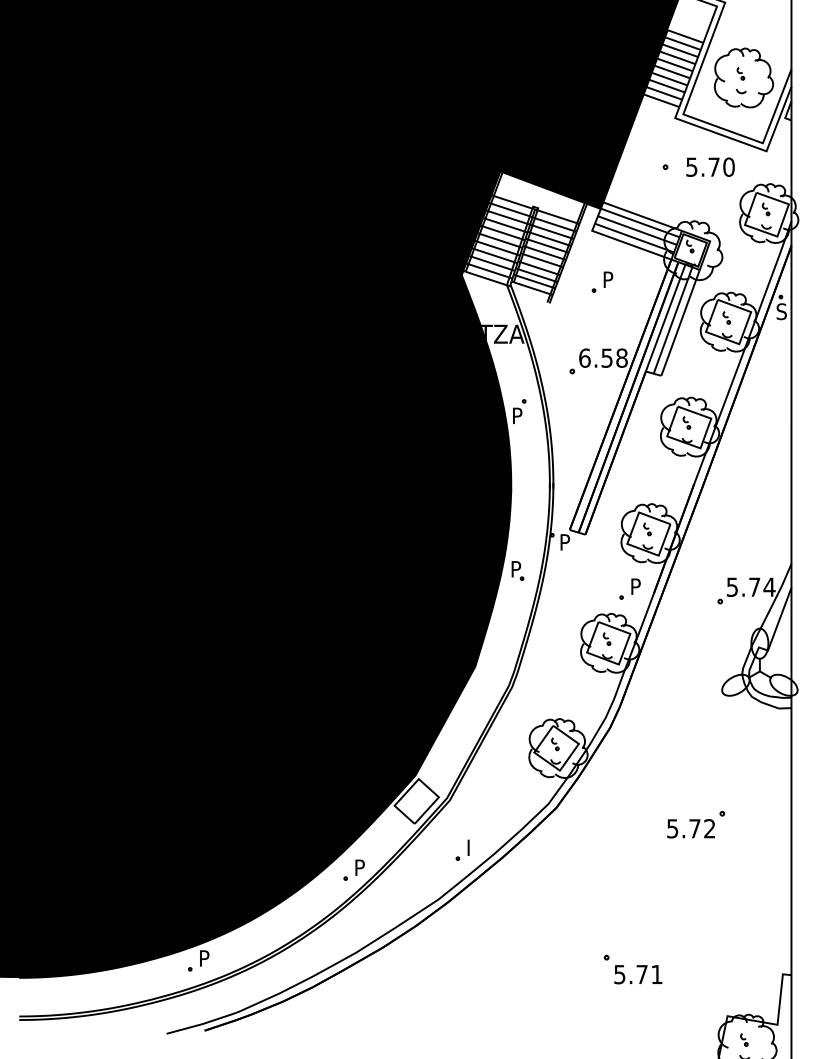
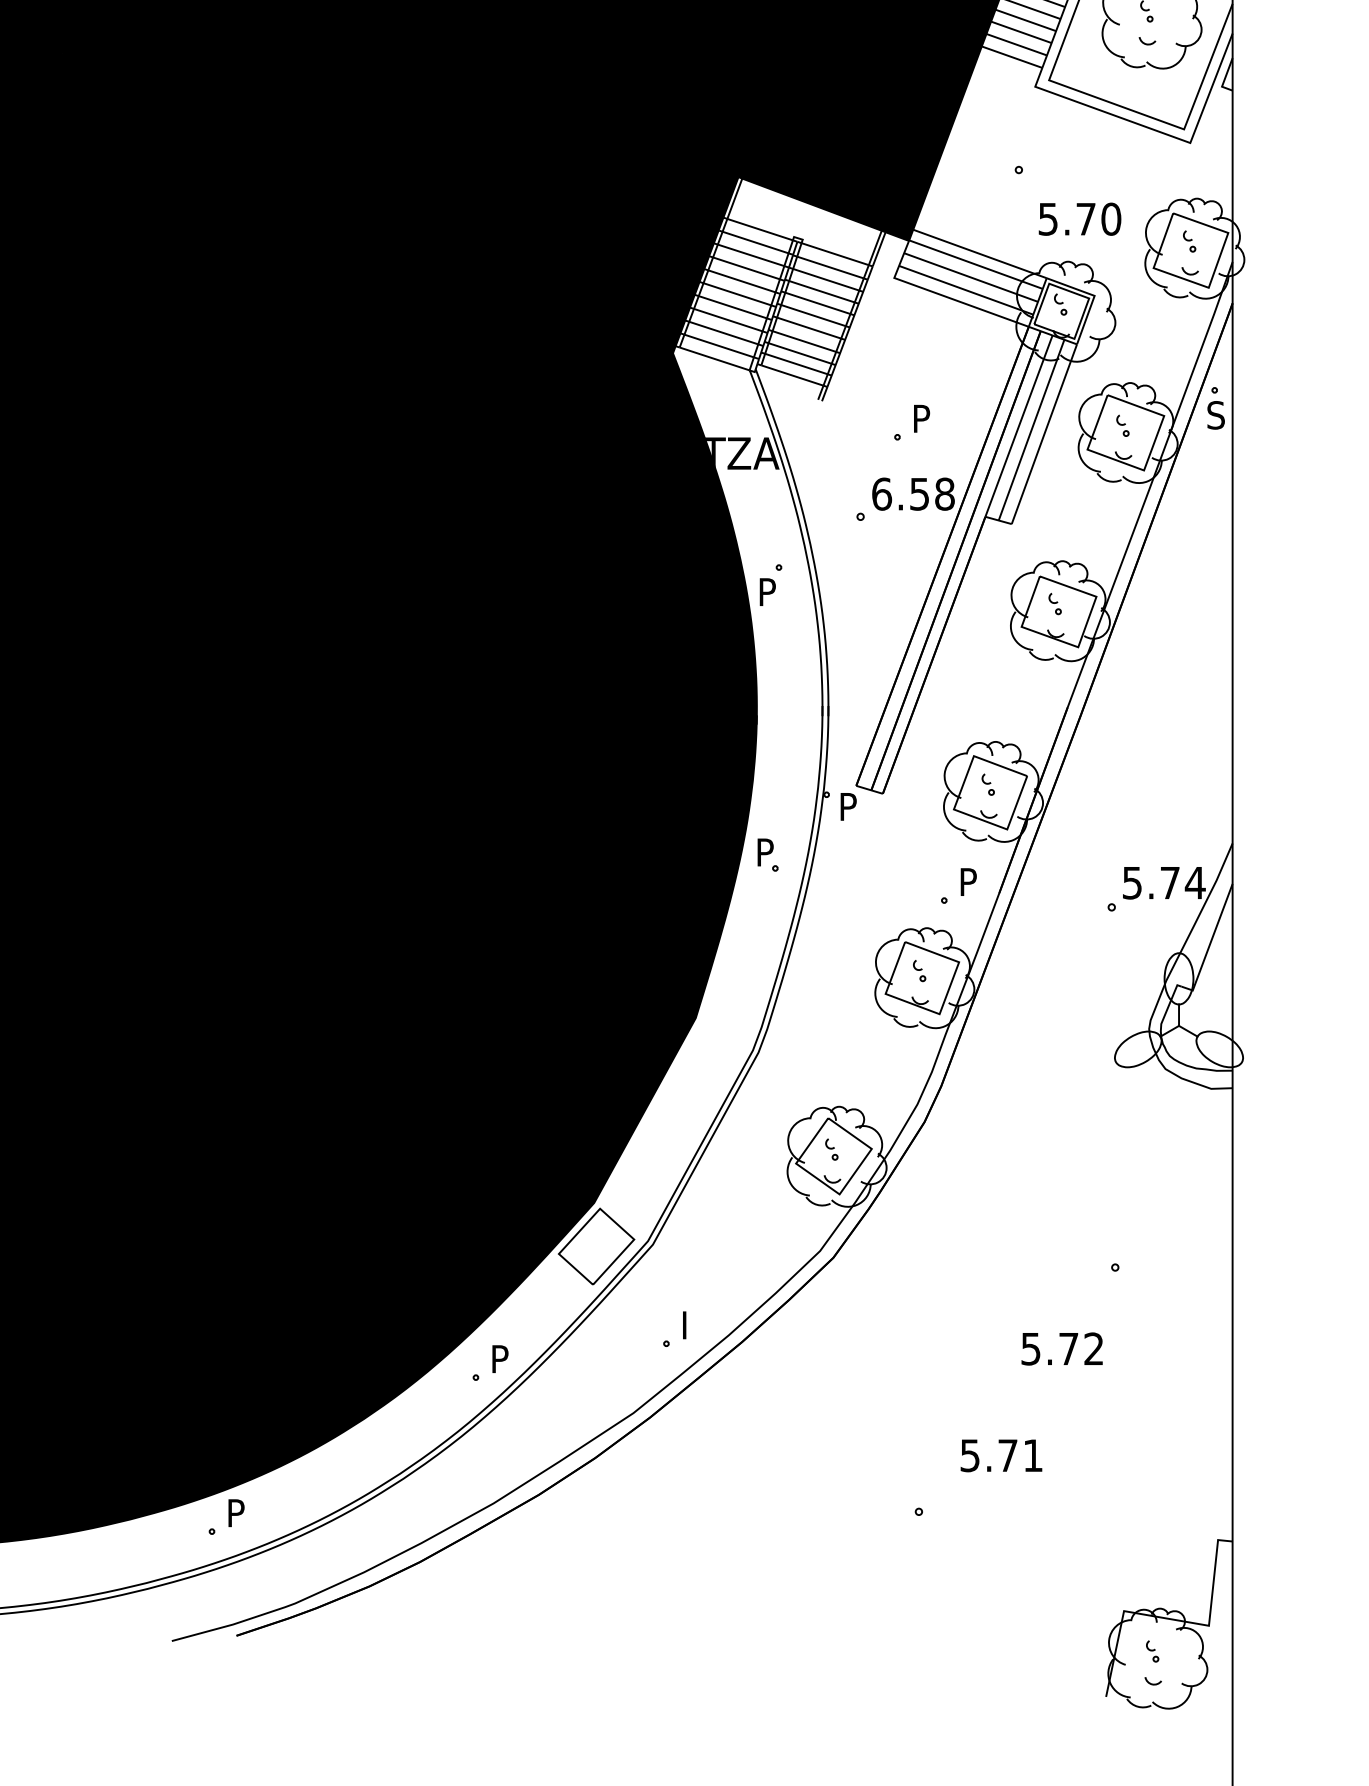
text: (710, 166) -> (1079, 218), moved
part: (602, 281) -> (911, 421), moved
text: (690, 828) -> (1061, 1348), moved
text: (638, 974) -> (1001, 1455), moved

